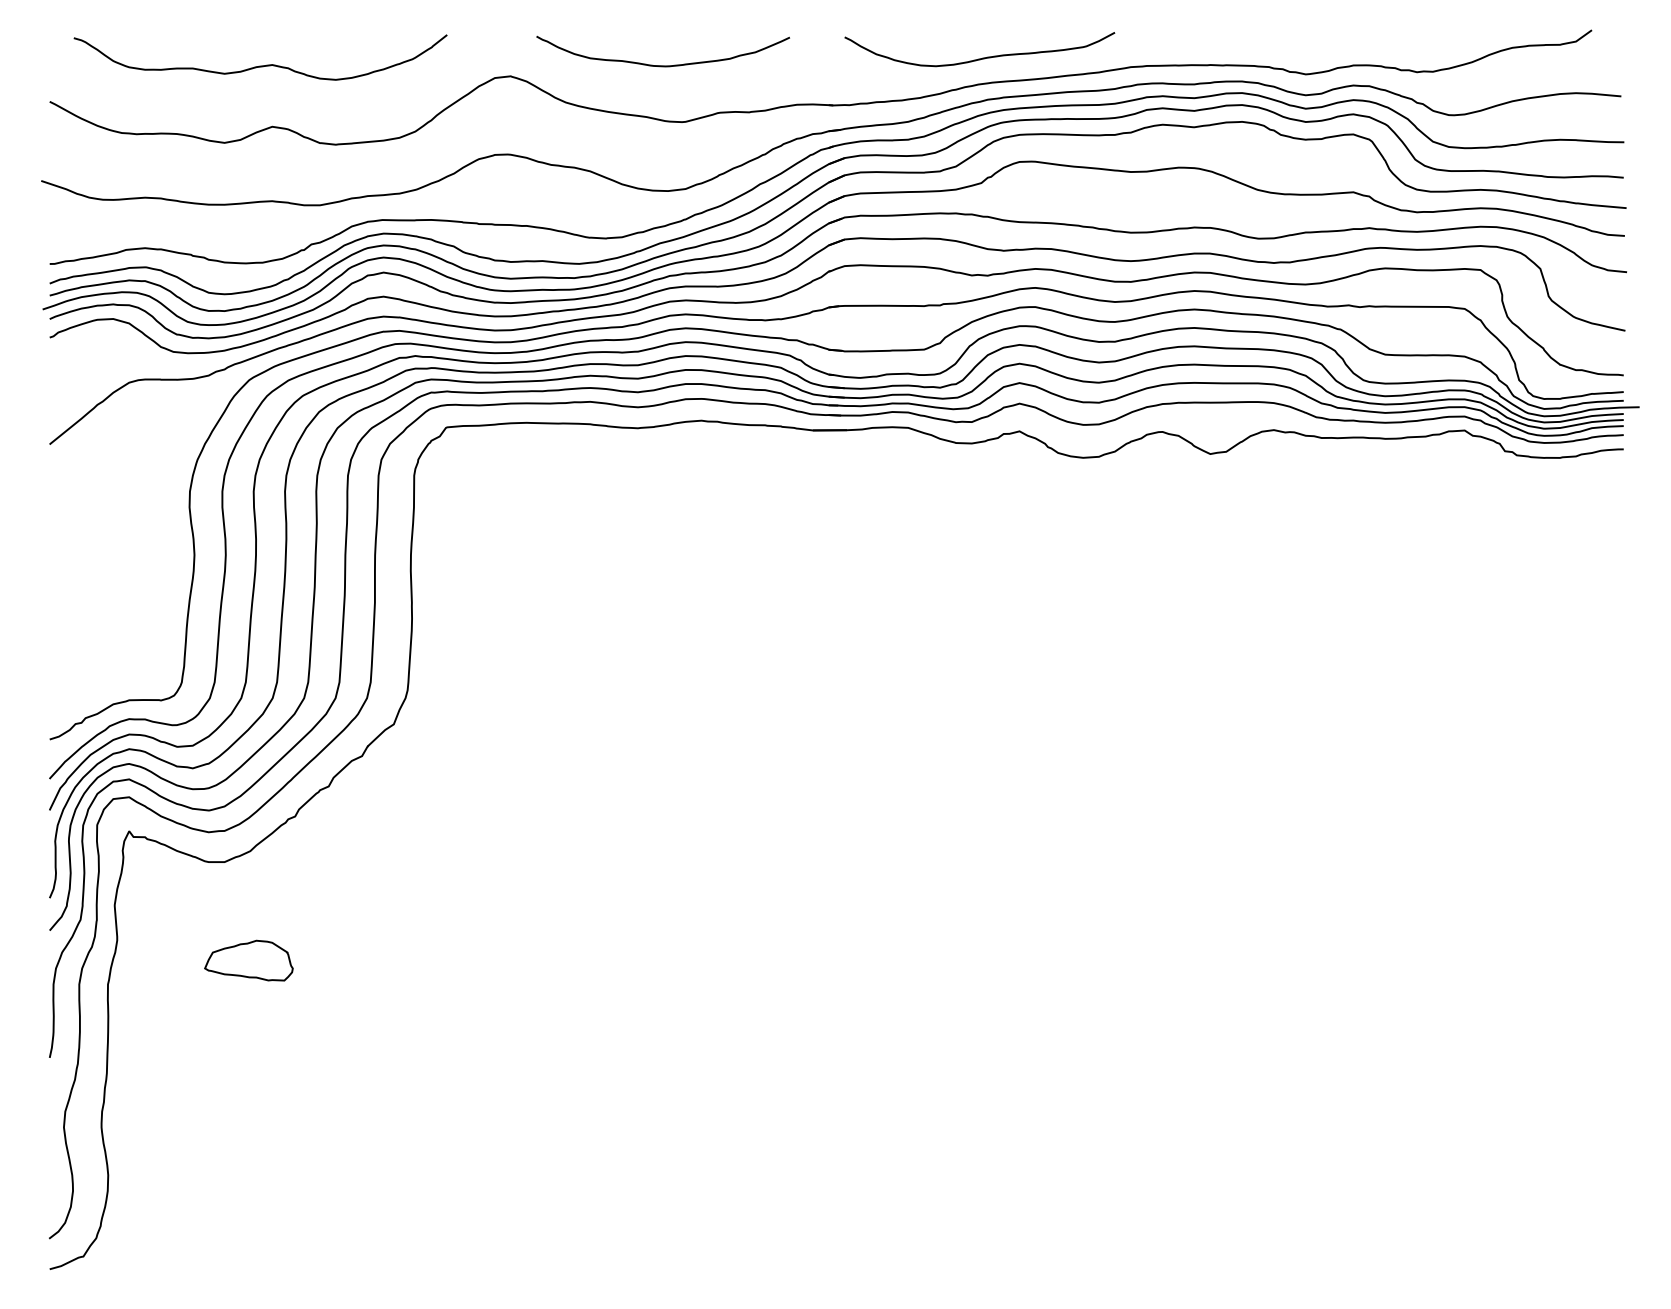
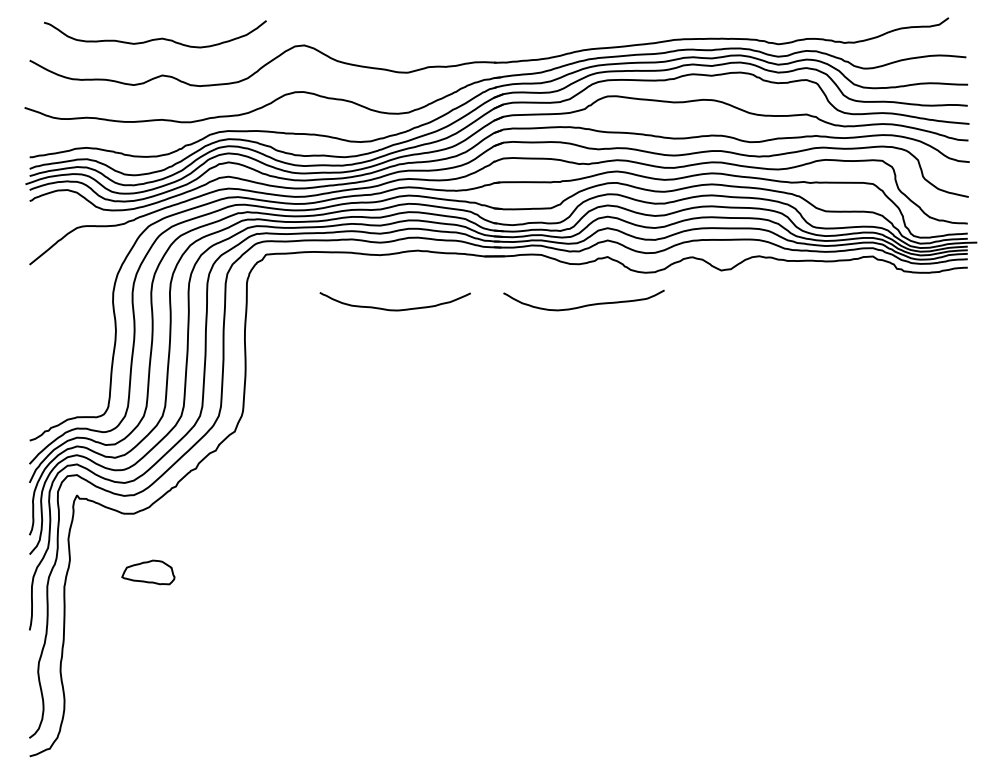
curve: (983, 56) -> (586, 304), moved
curve: (661, 64) -> (394, 309), moved

